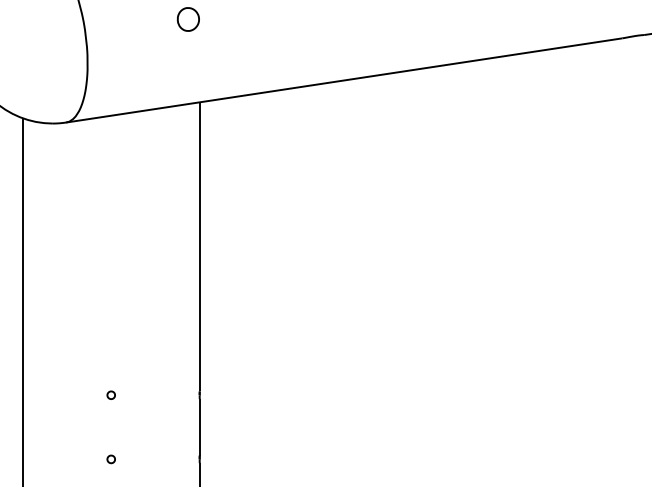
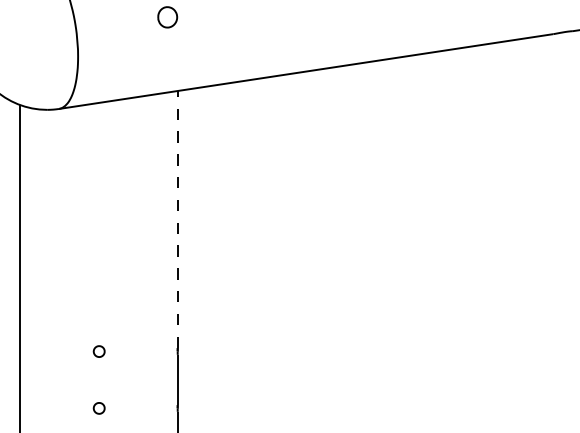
line: (199, 246) -> (177, 219), solid -> dashed
part: (110, 394) -> (98, 350), size x1.6
part: (110, 459) -> (98, 408), size x1.6

